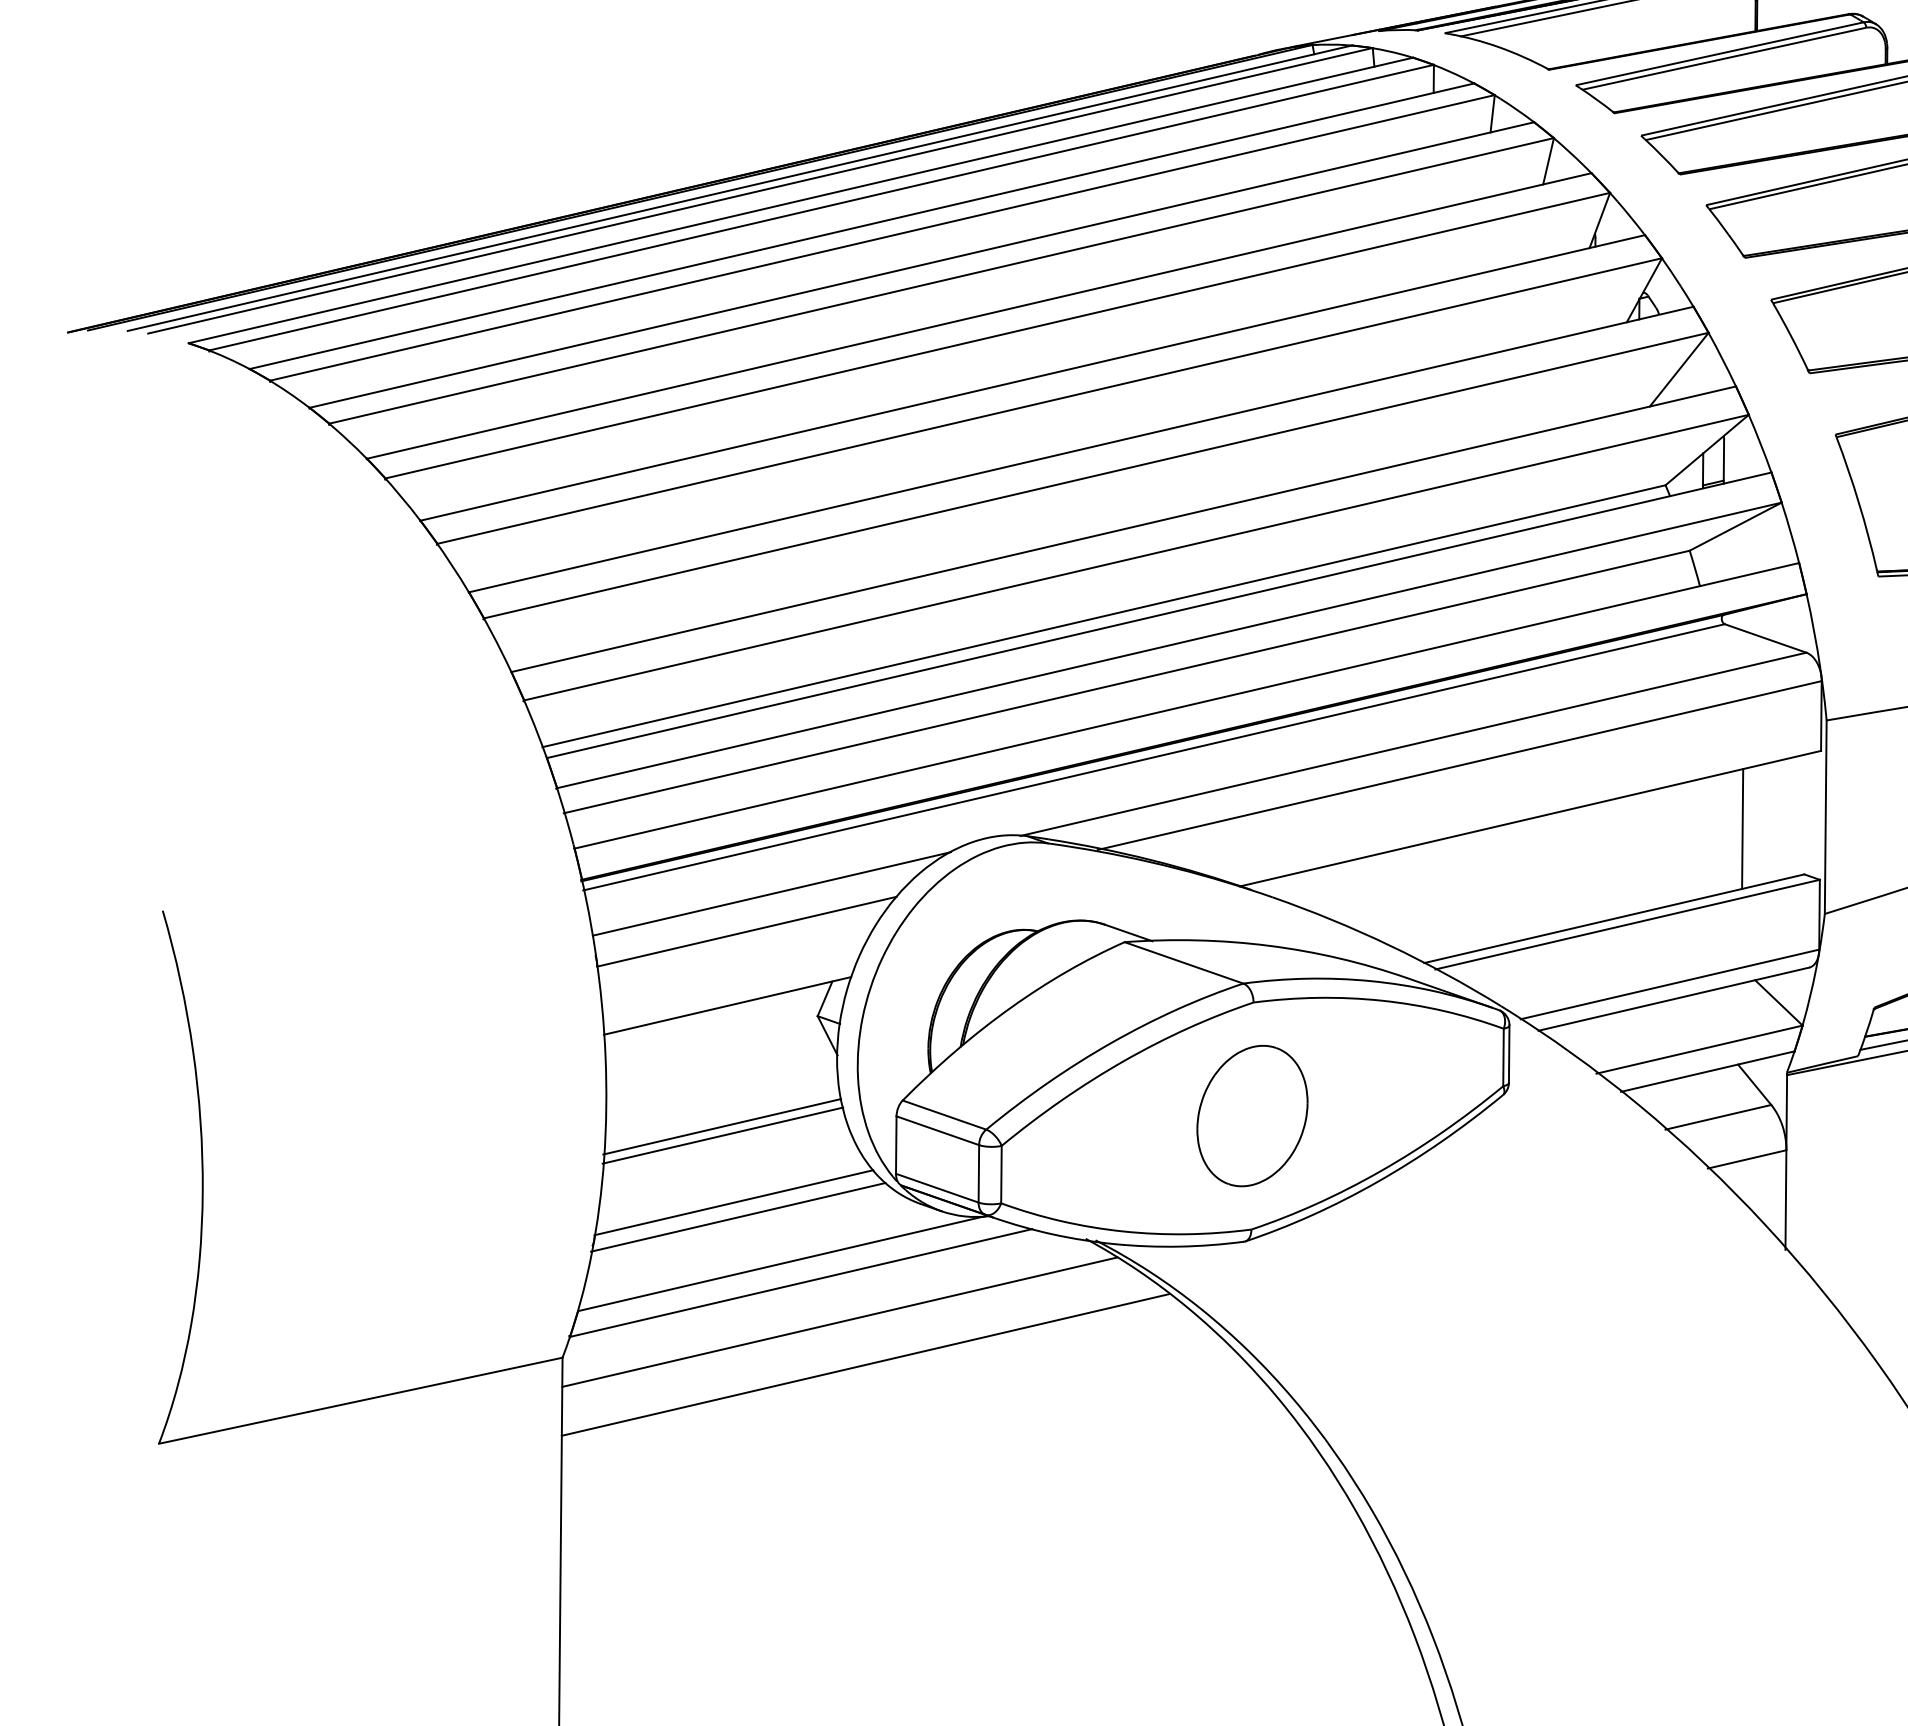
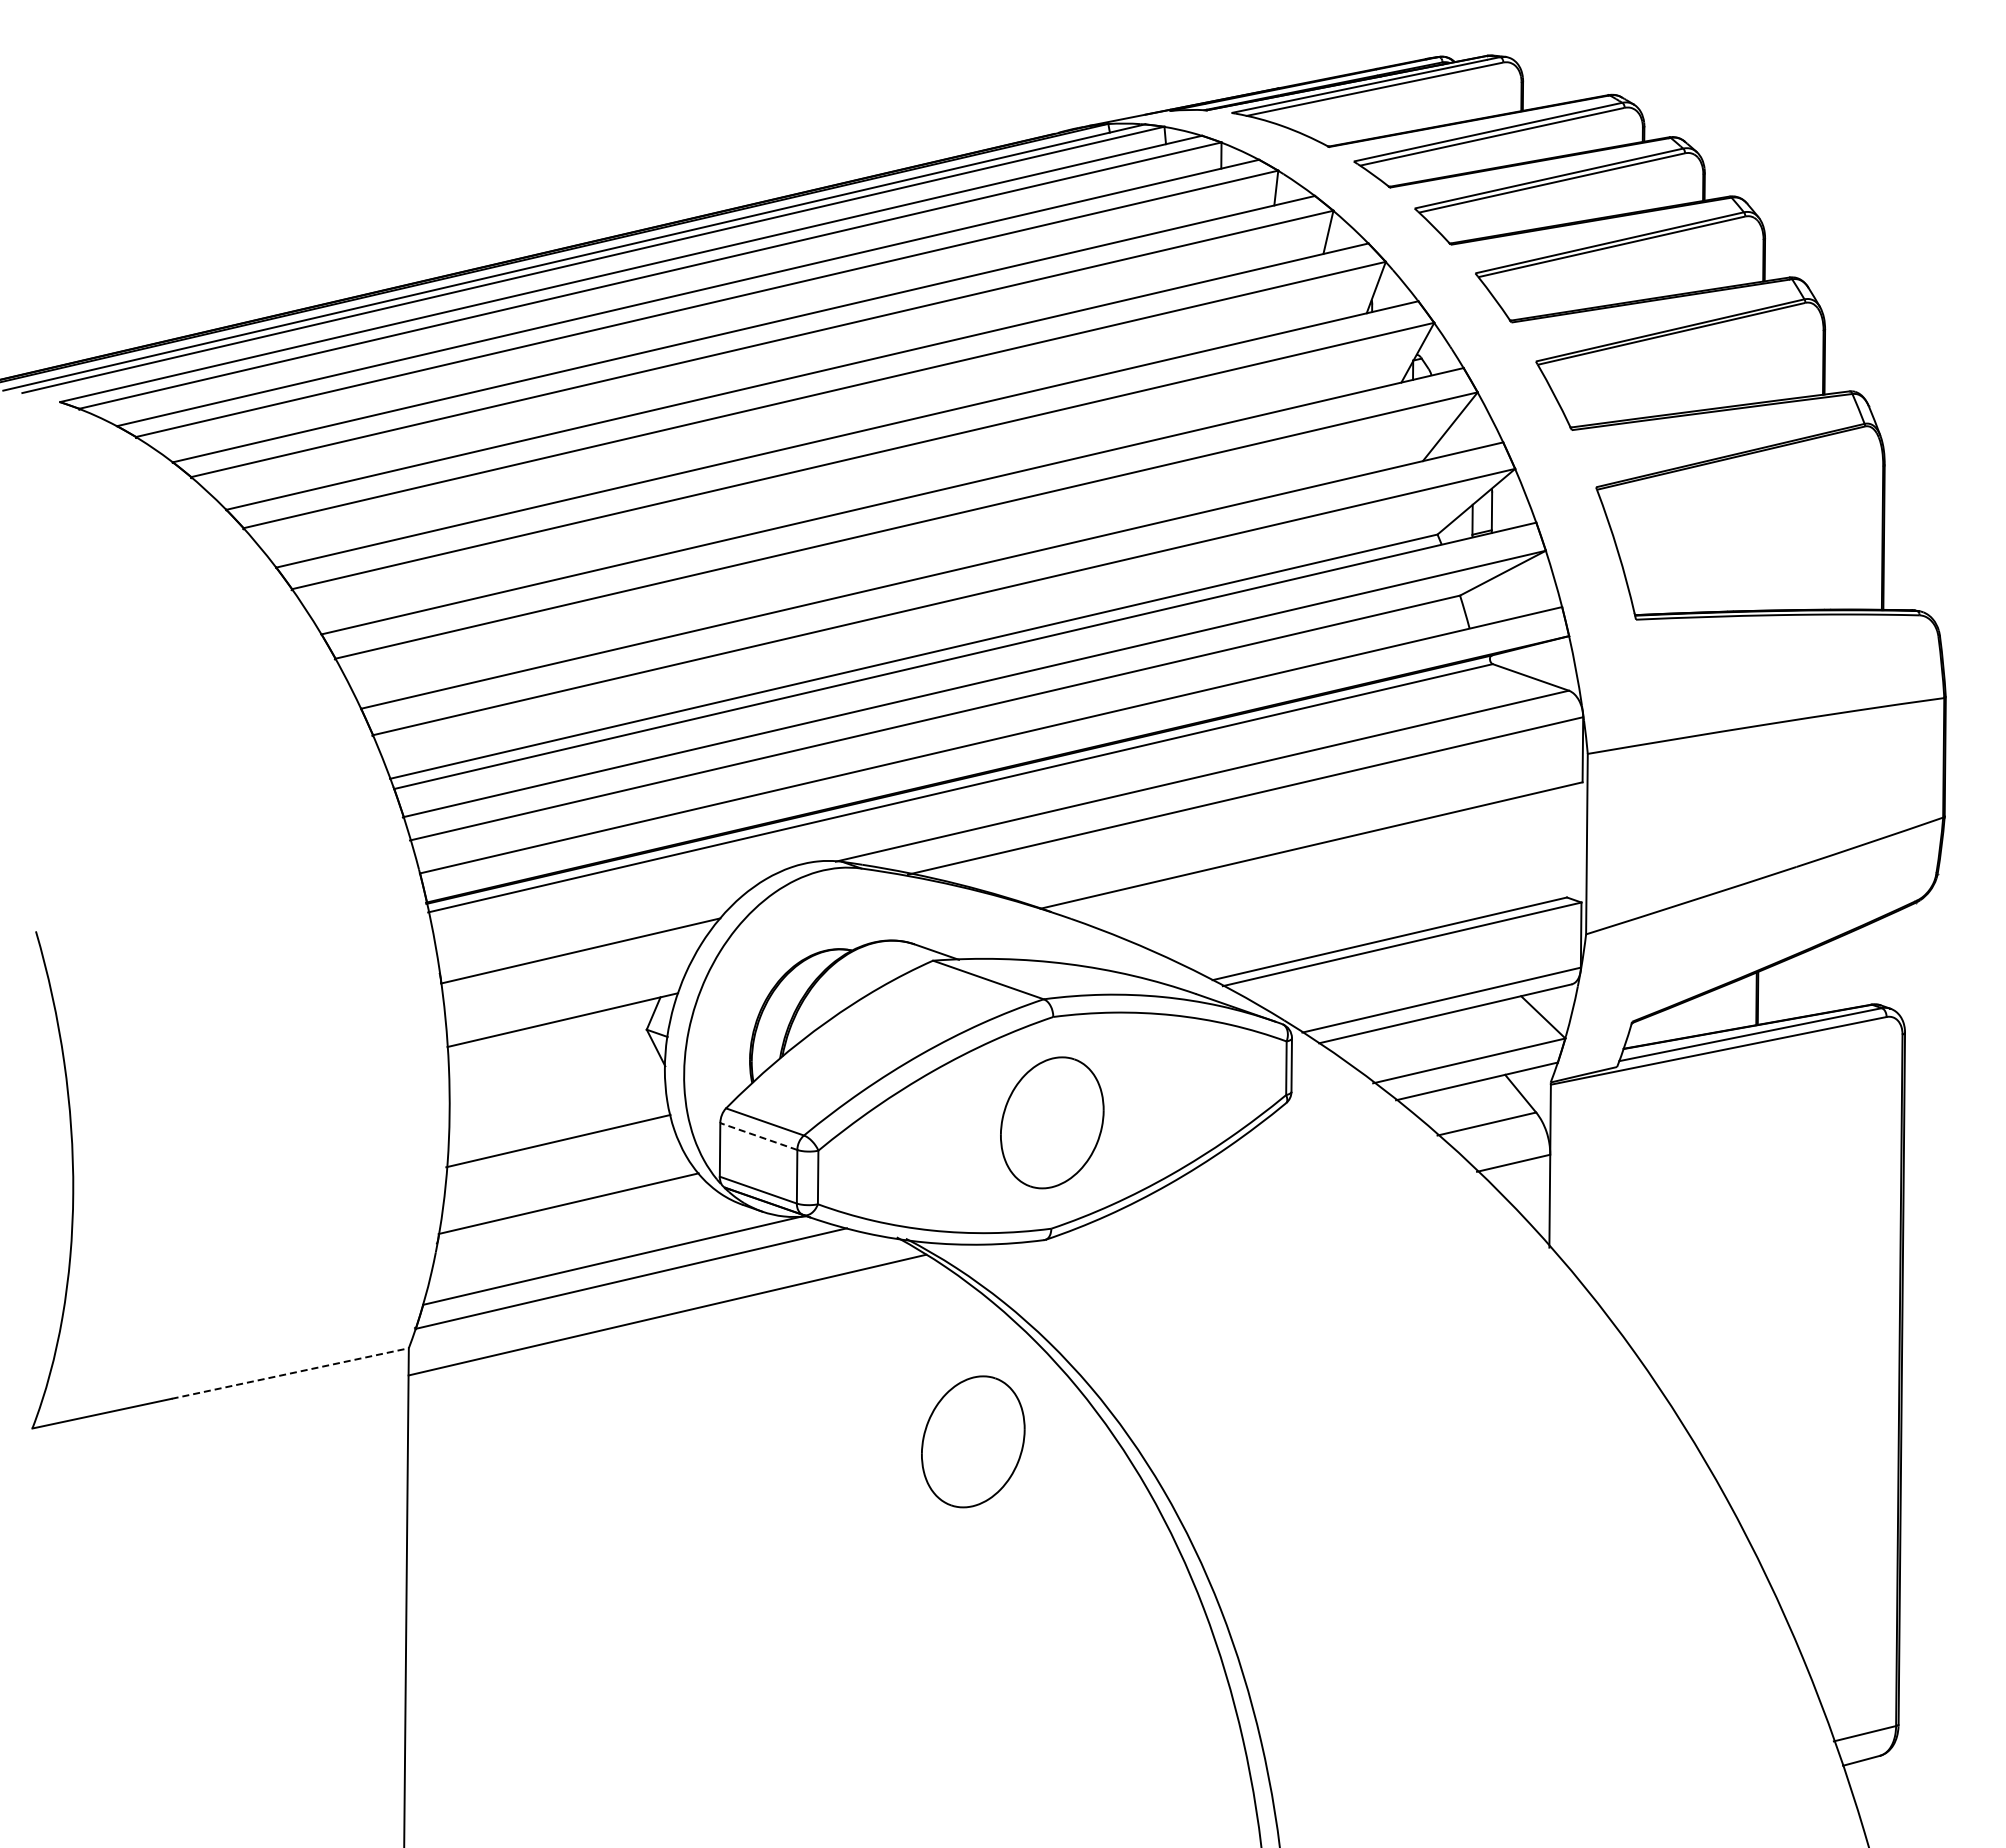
line: (1741, 829) -> (1508, 855), removed
line: (772, 893) -> (604, 915), removed
line: (721, 1126) -> (557, 1132), removed
line: (937, 1130) -> (758, 1136), solid -> dashed
line: (738, 1217) -> (572, 1217), removed
line: (865, 1365) -> (691, 1355), removed
line: (435, 1384) -> (290, 1373), solid -> dashed
part: (1168, 1457) -> (973, 1441), added

